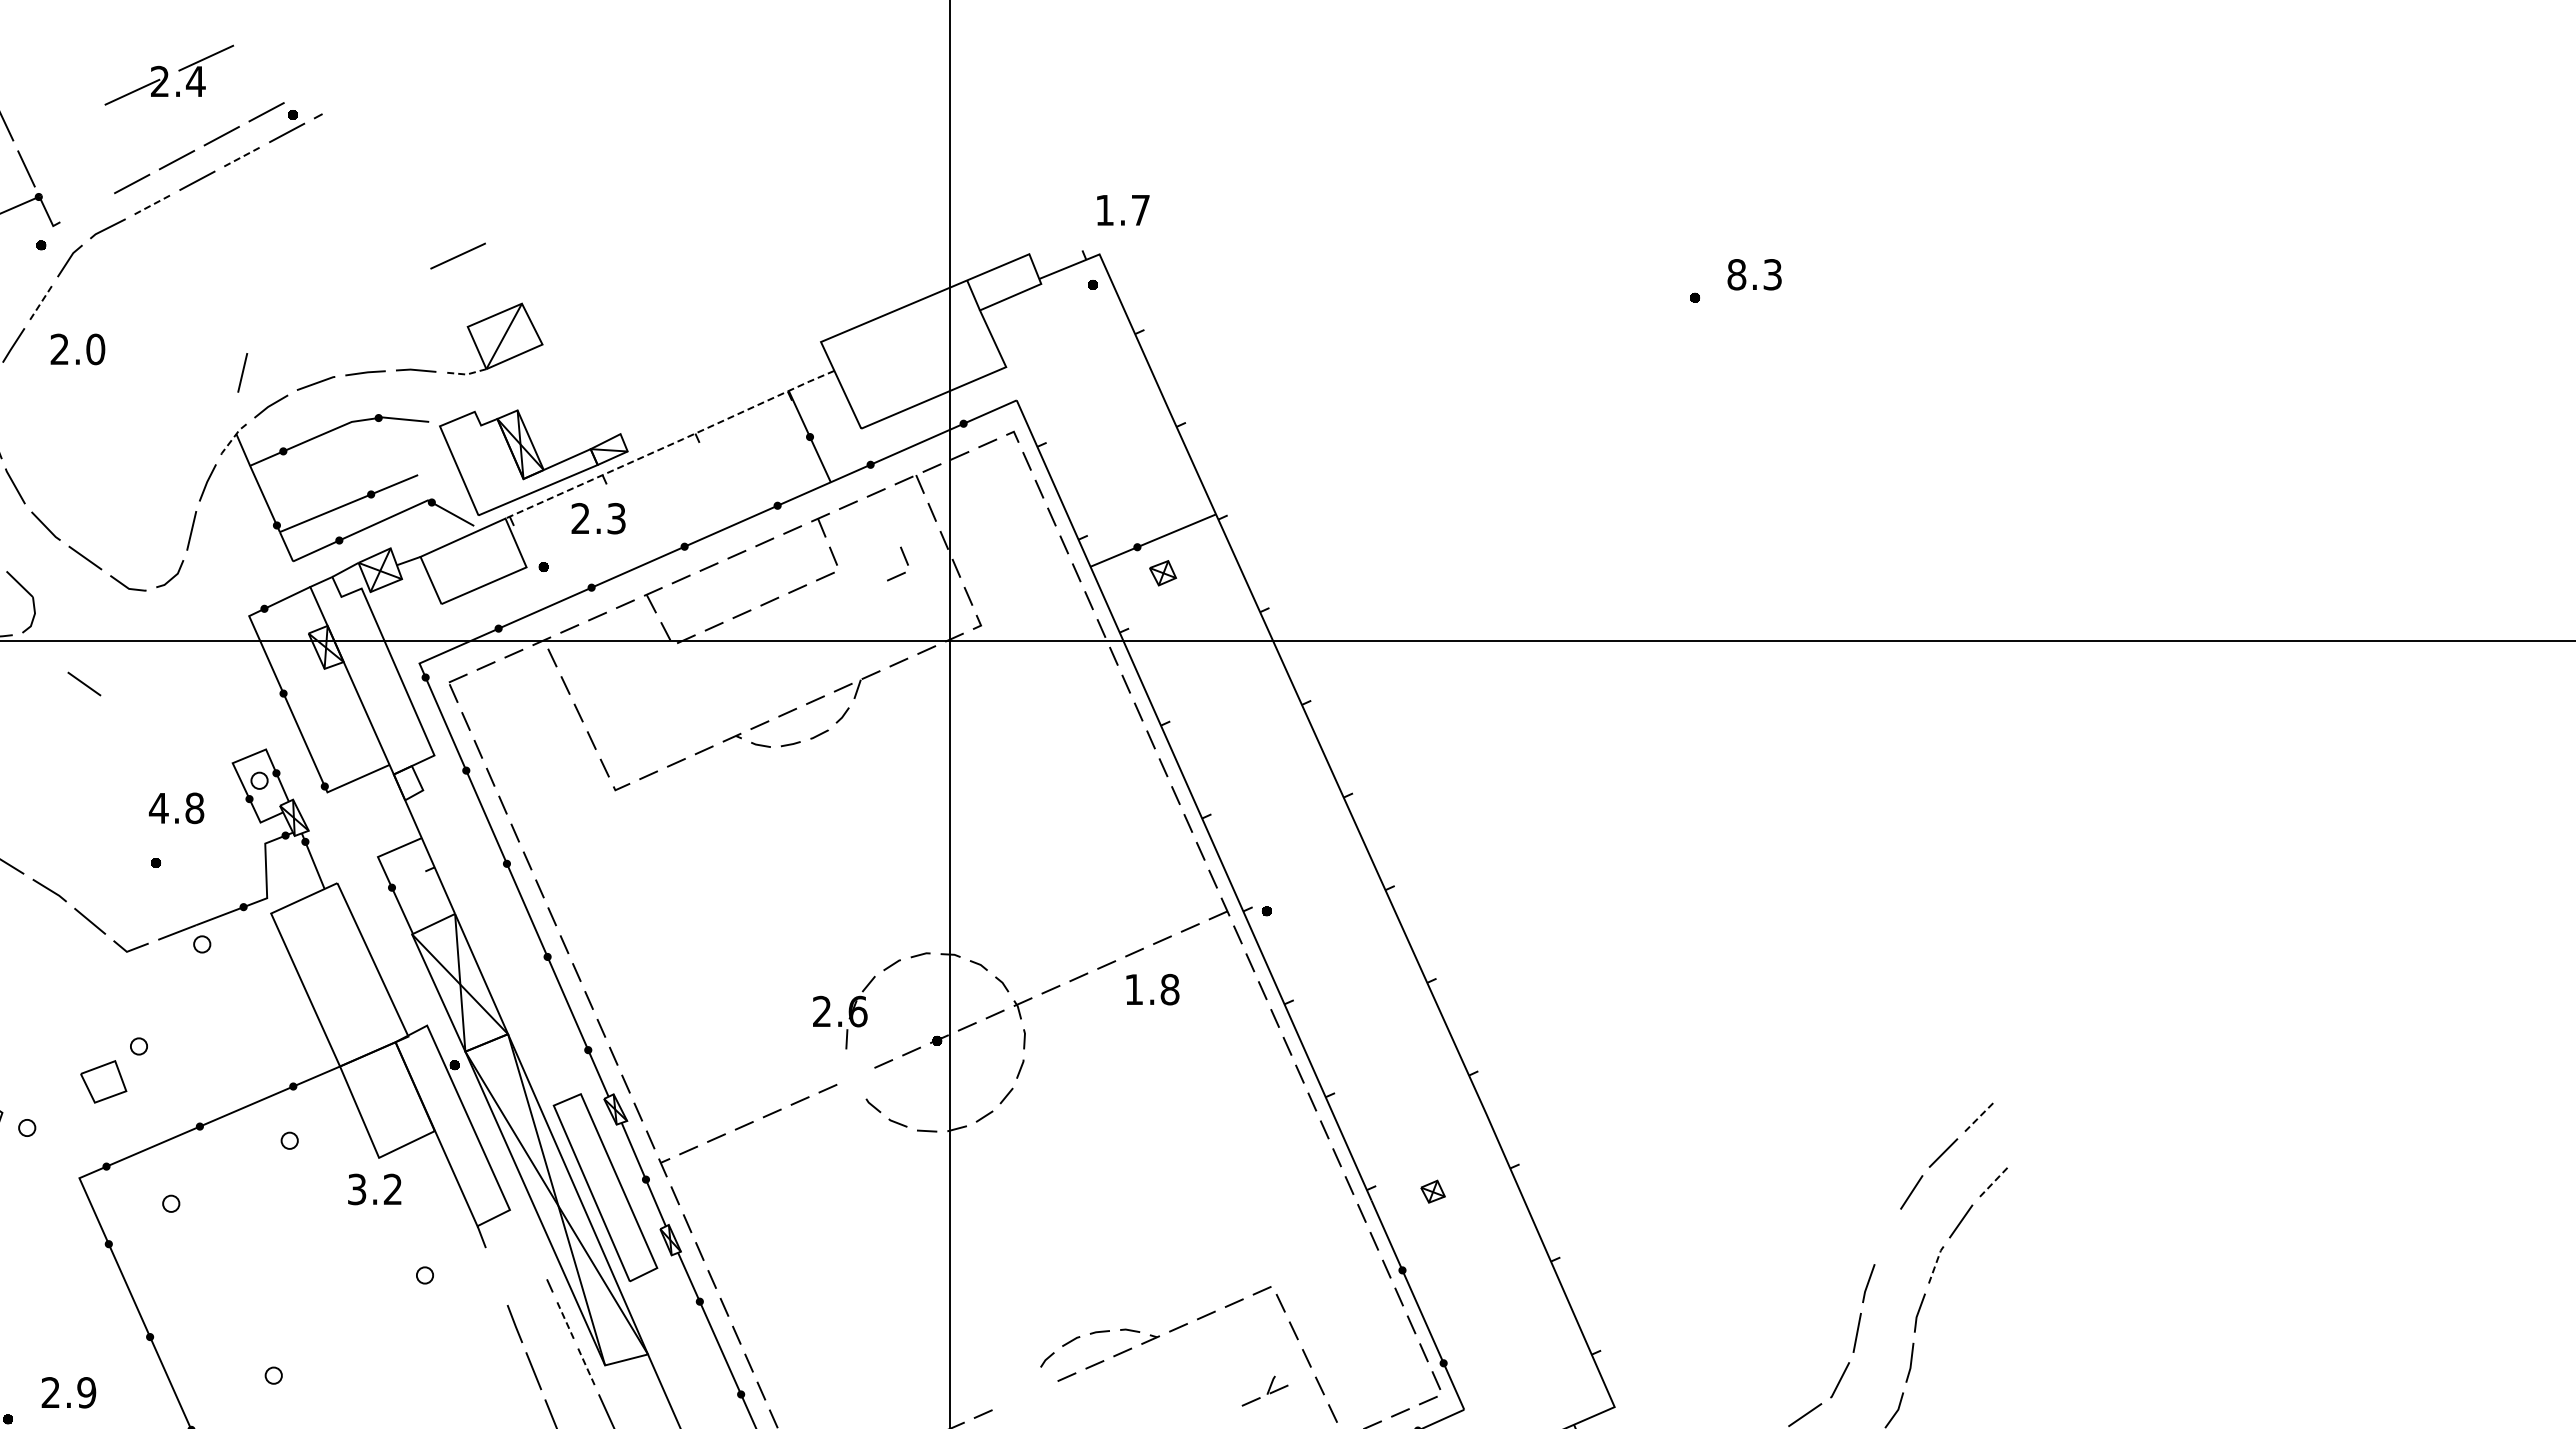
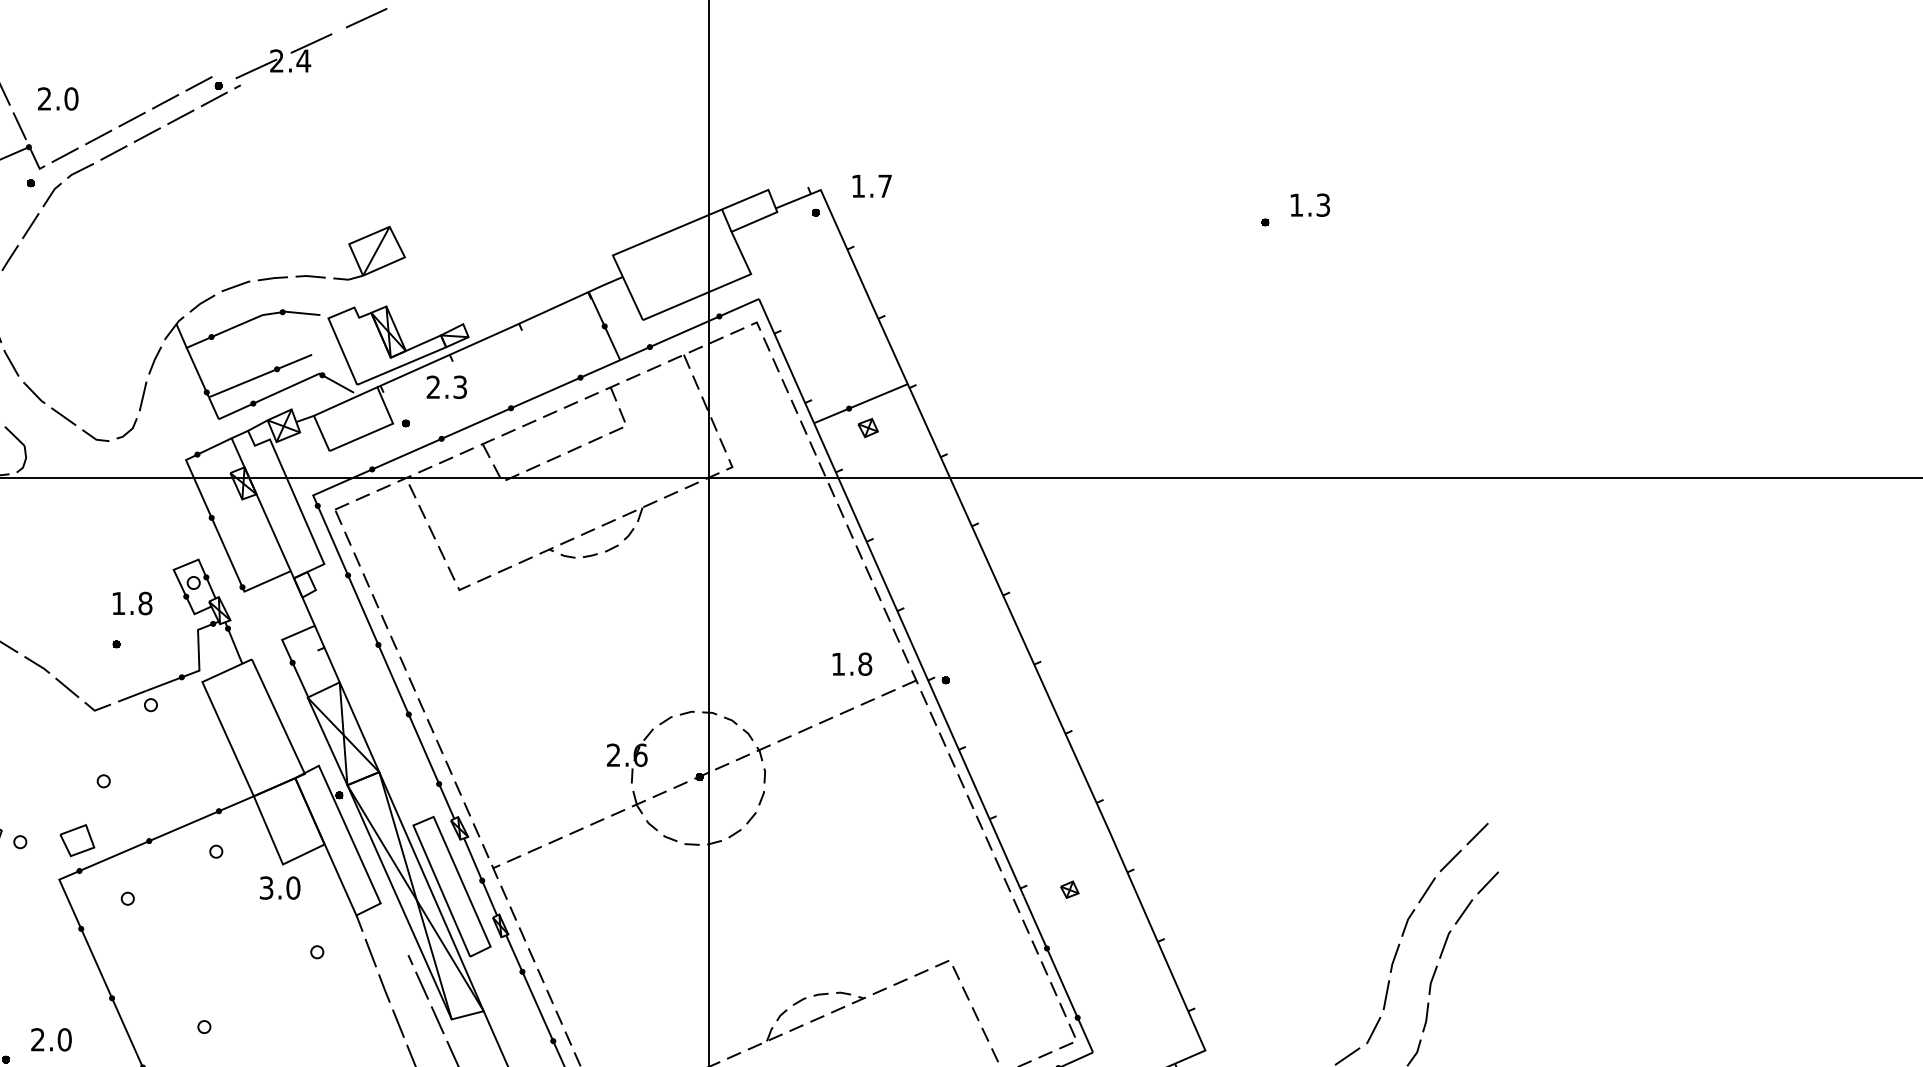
part: (169, 74) -> (284, 55), moved
line: (242, 156) -> (181, 116), dashed -> solid
line: (153, 204) -> (114, 152), dashed -> solid
line: (87, 207) -> (65, 155), added
text: (1123, 210) -> (872, 186), moved
line: (457, 255) -> (366, 17), moved
text: (1736, 274) -> (1296, 205), 8.3 -> 1.3
line: (41, 302) -> (30, 225), dashed -> solid
text: (77, 349) -> (57, 99), moved
line: (242, 372) -> (181, 278), removed
line: (466, 374) -> (348, 279), dashed -> solid
line: (232, 439) -> (173, 328), dashed -> solid
line: (671, 444) -> (501, 331), dashed -> solid
part: (904, 559) -> (675, 417), removed
line: (84, 683) -> (63, 510), removed
text: (158, 808) -> (118, 603), 4.8 -> 1.8
text: (1152, 989) -> (852, 664), moved
part: (855, 1074) -> (638, 802), added
part: (103, 1081) -> (77, 840), moved
line: (1979, 1116) -> (1477, 833), dashed -> solid
line: (1993, 1182) -> (1488, 882), dashed -> solid
text: (392, 1189) -> (293, 888), 3.2 -> 3.0
line: (1886, 1234) -> (1408, 921), added
line: (1935, 1264) -> (1444, 944), dashed -> solid
line: (496, 1276) -> (370, 953), added
line: (565, 1319) -> (422, 985), dashed -> solid
line: (586, 1366) -> (437, 1020), dashed -> solid
part: (1264, 1390) -> (764, 1038), moved
text: (86, 1392) -> (64, 1039), 2.9 -> 2.0

